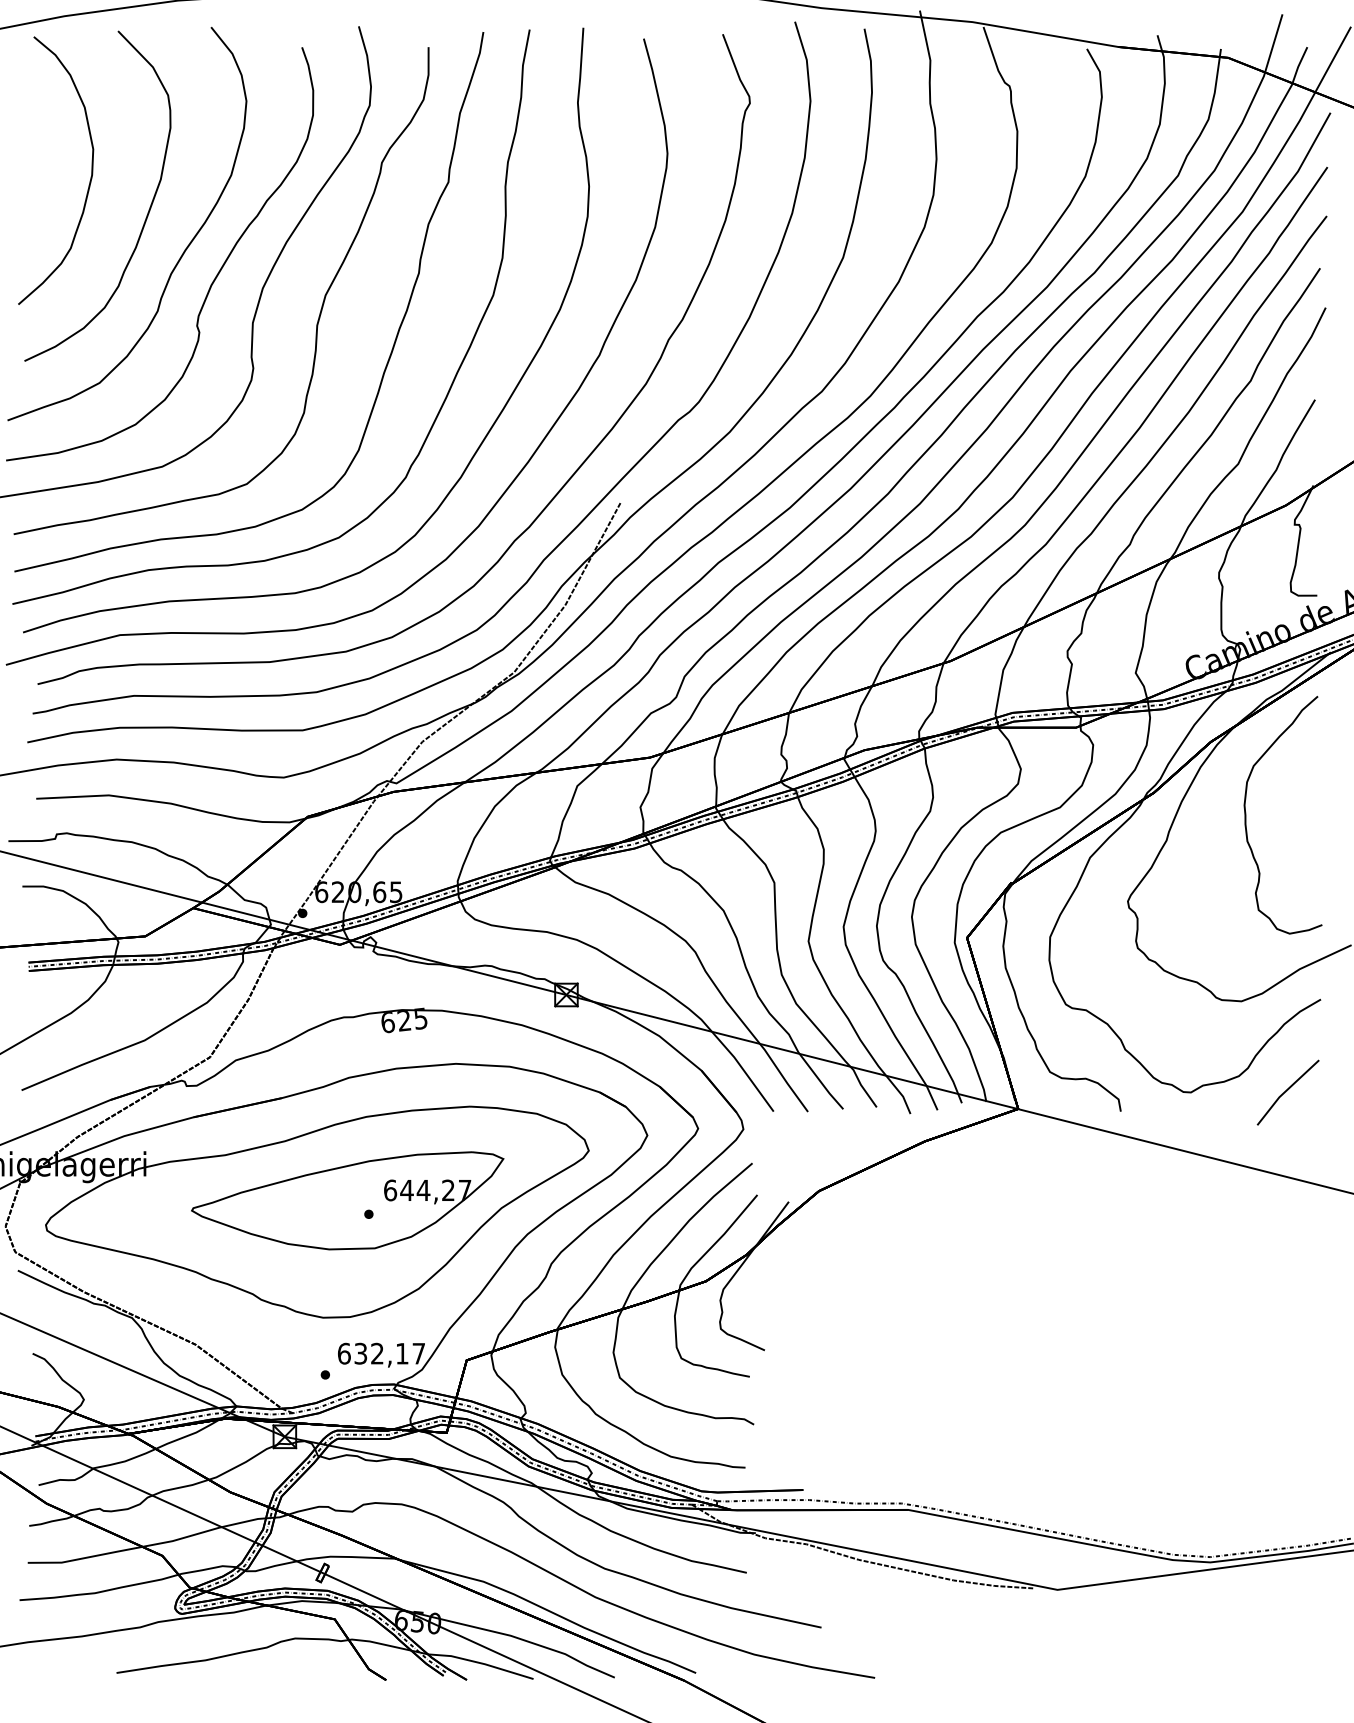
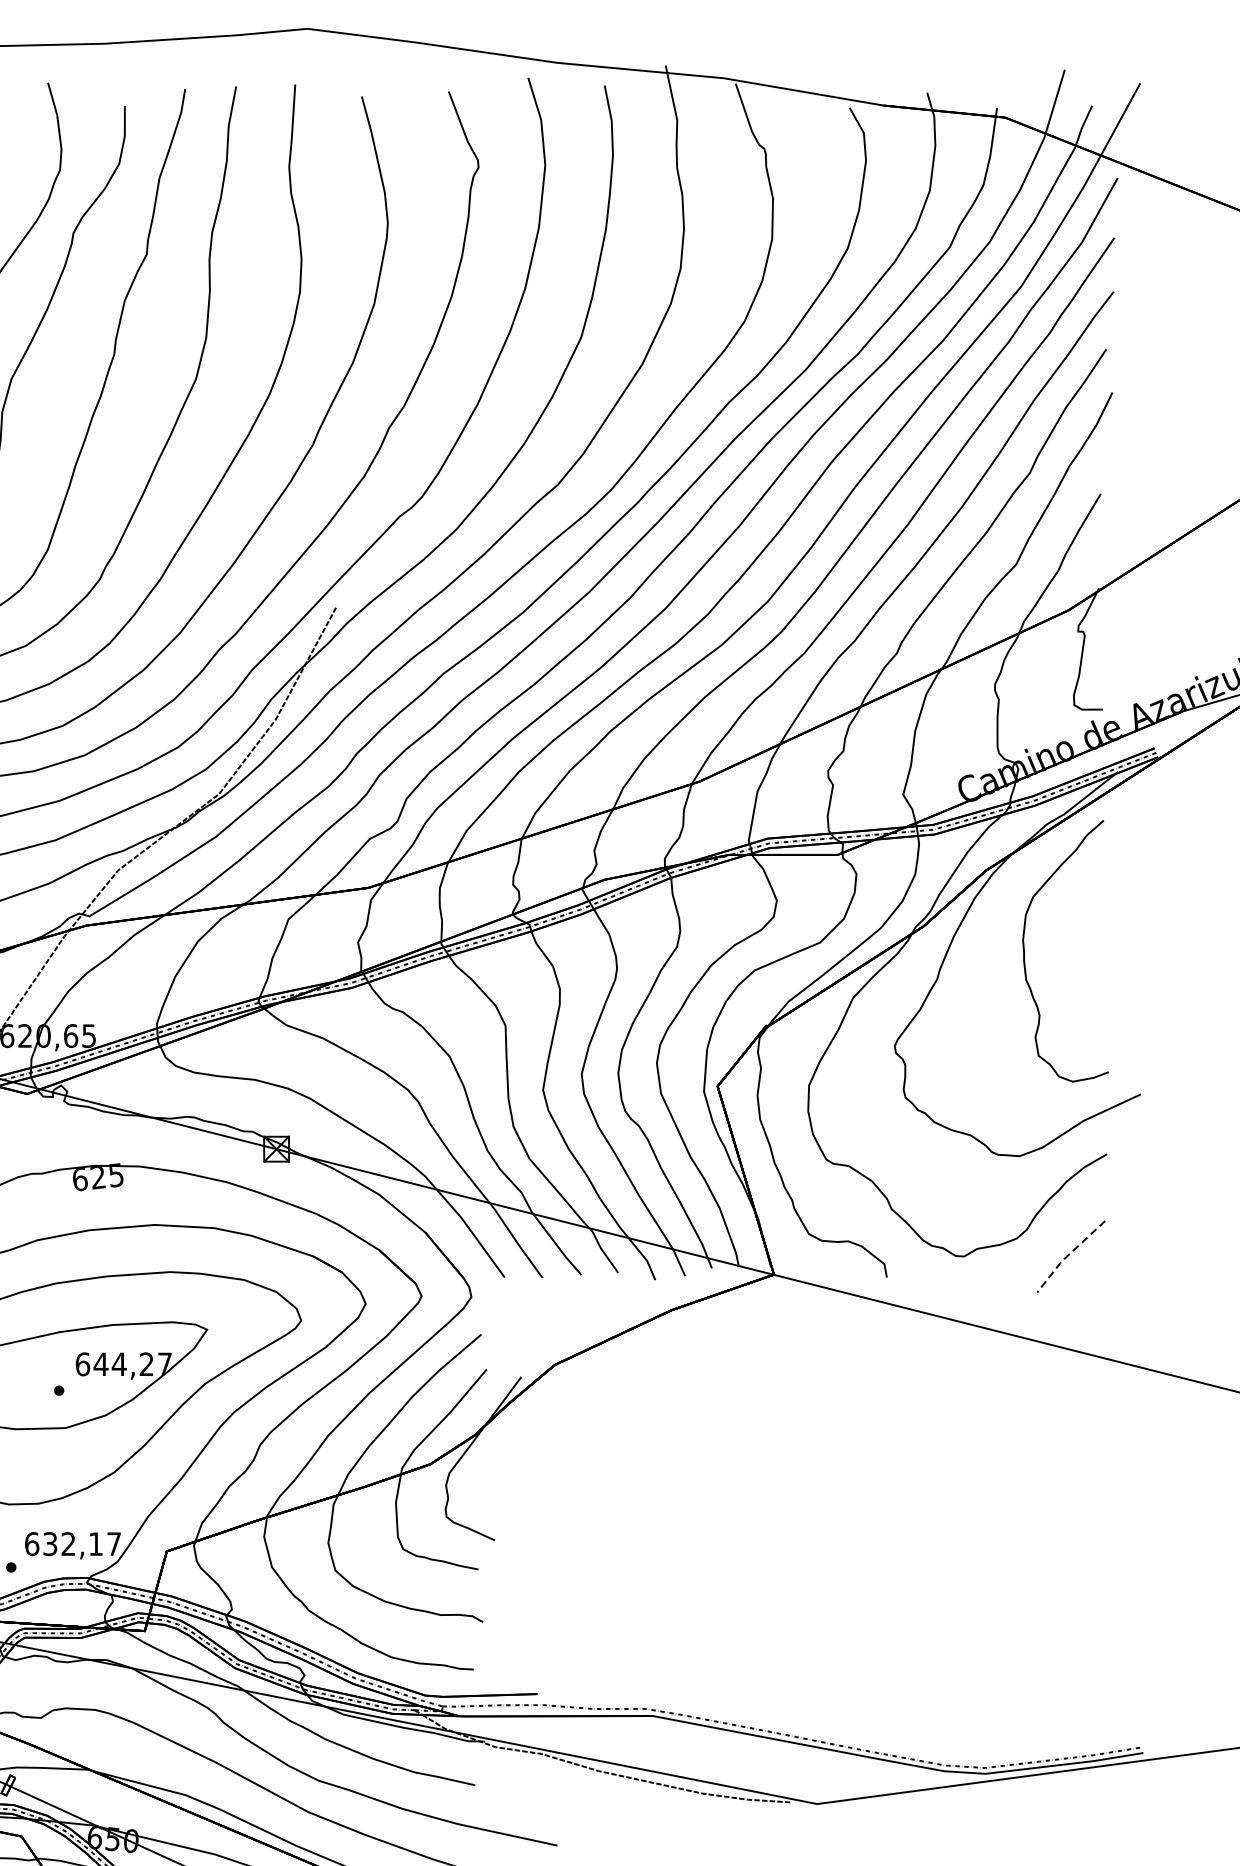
line: (1285, 1091) -> (1068, 1255), solid -> dashed

